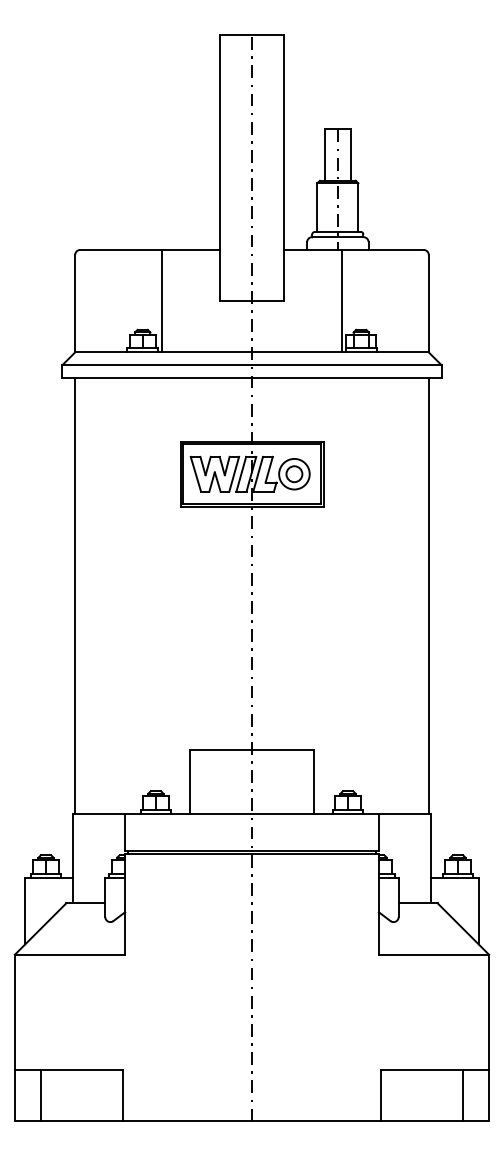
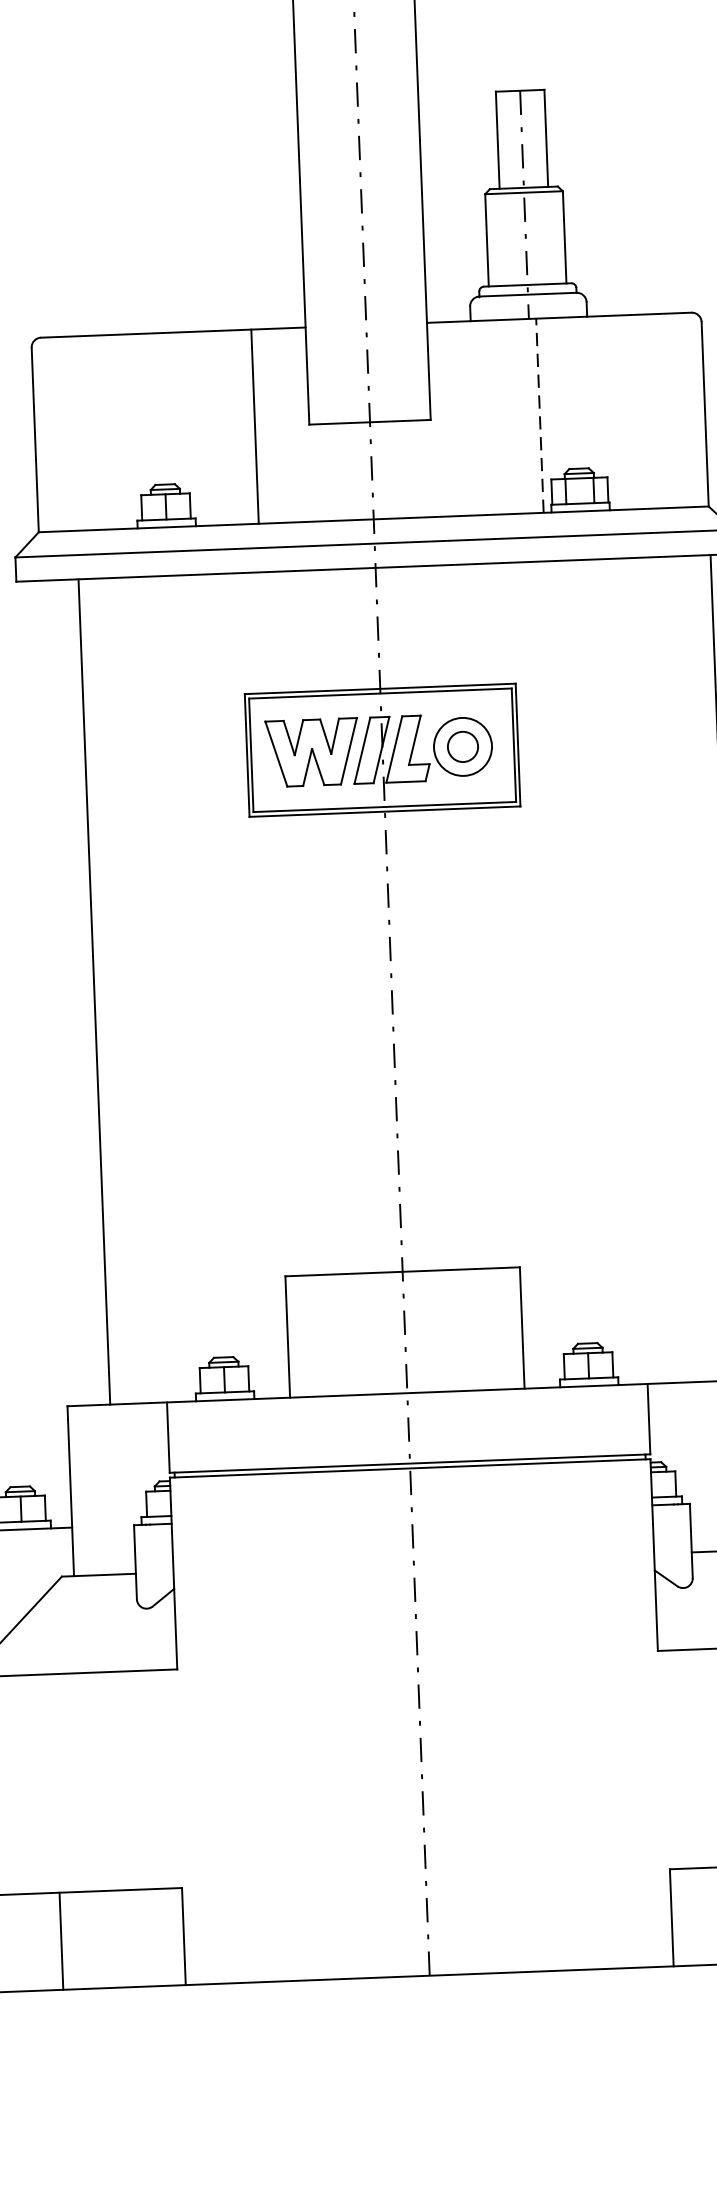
line: (162, 300) -> (255, 425), moved
line: (341, 300) -> (539, 414), solid -> dashed
line: (75, 595) -> (95, 991), moved
line: (40, 1095) -> (61, 1940), moved

